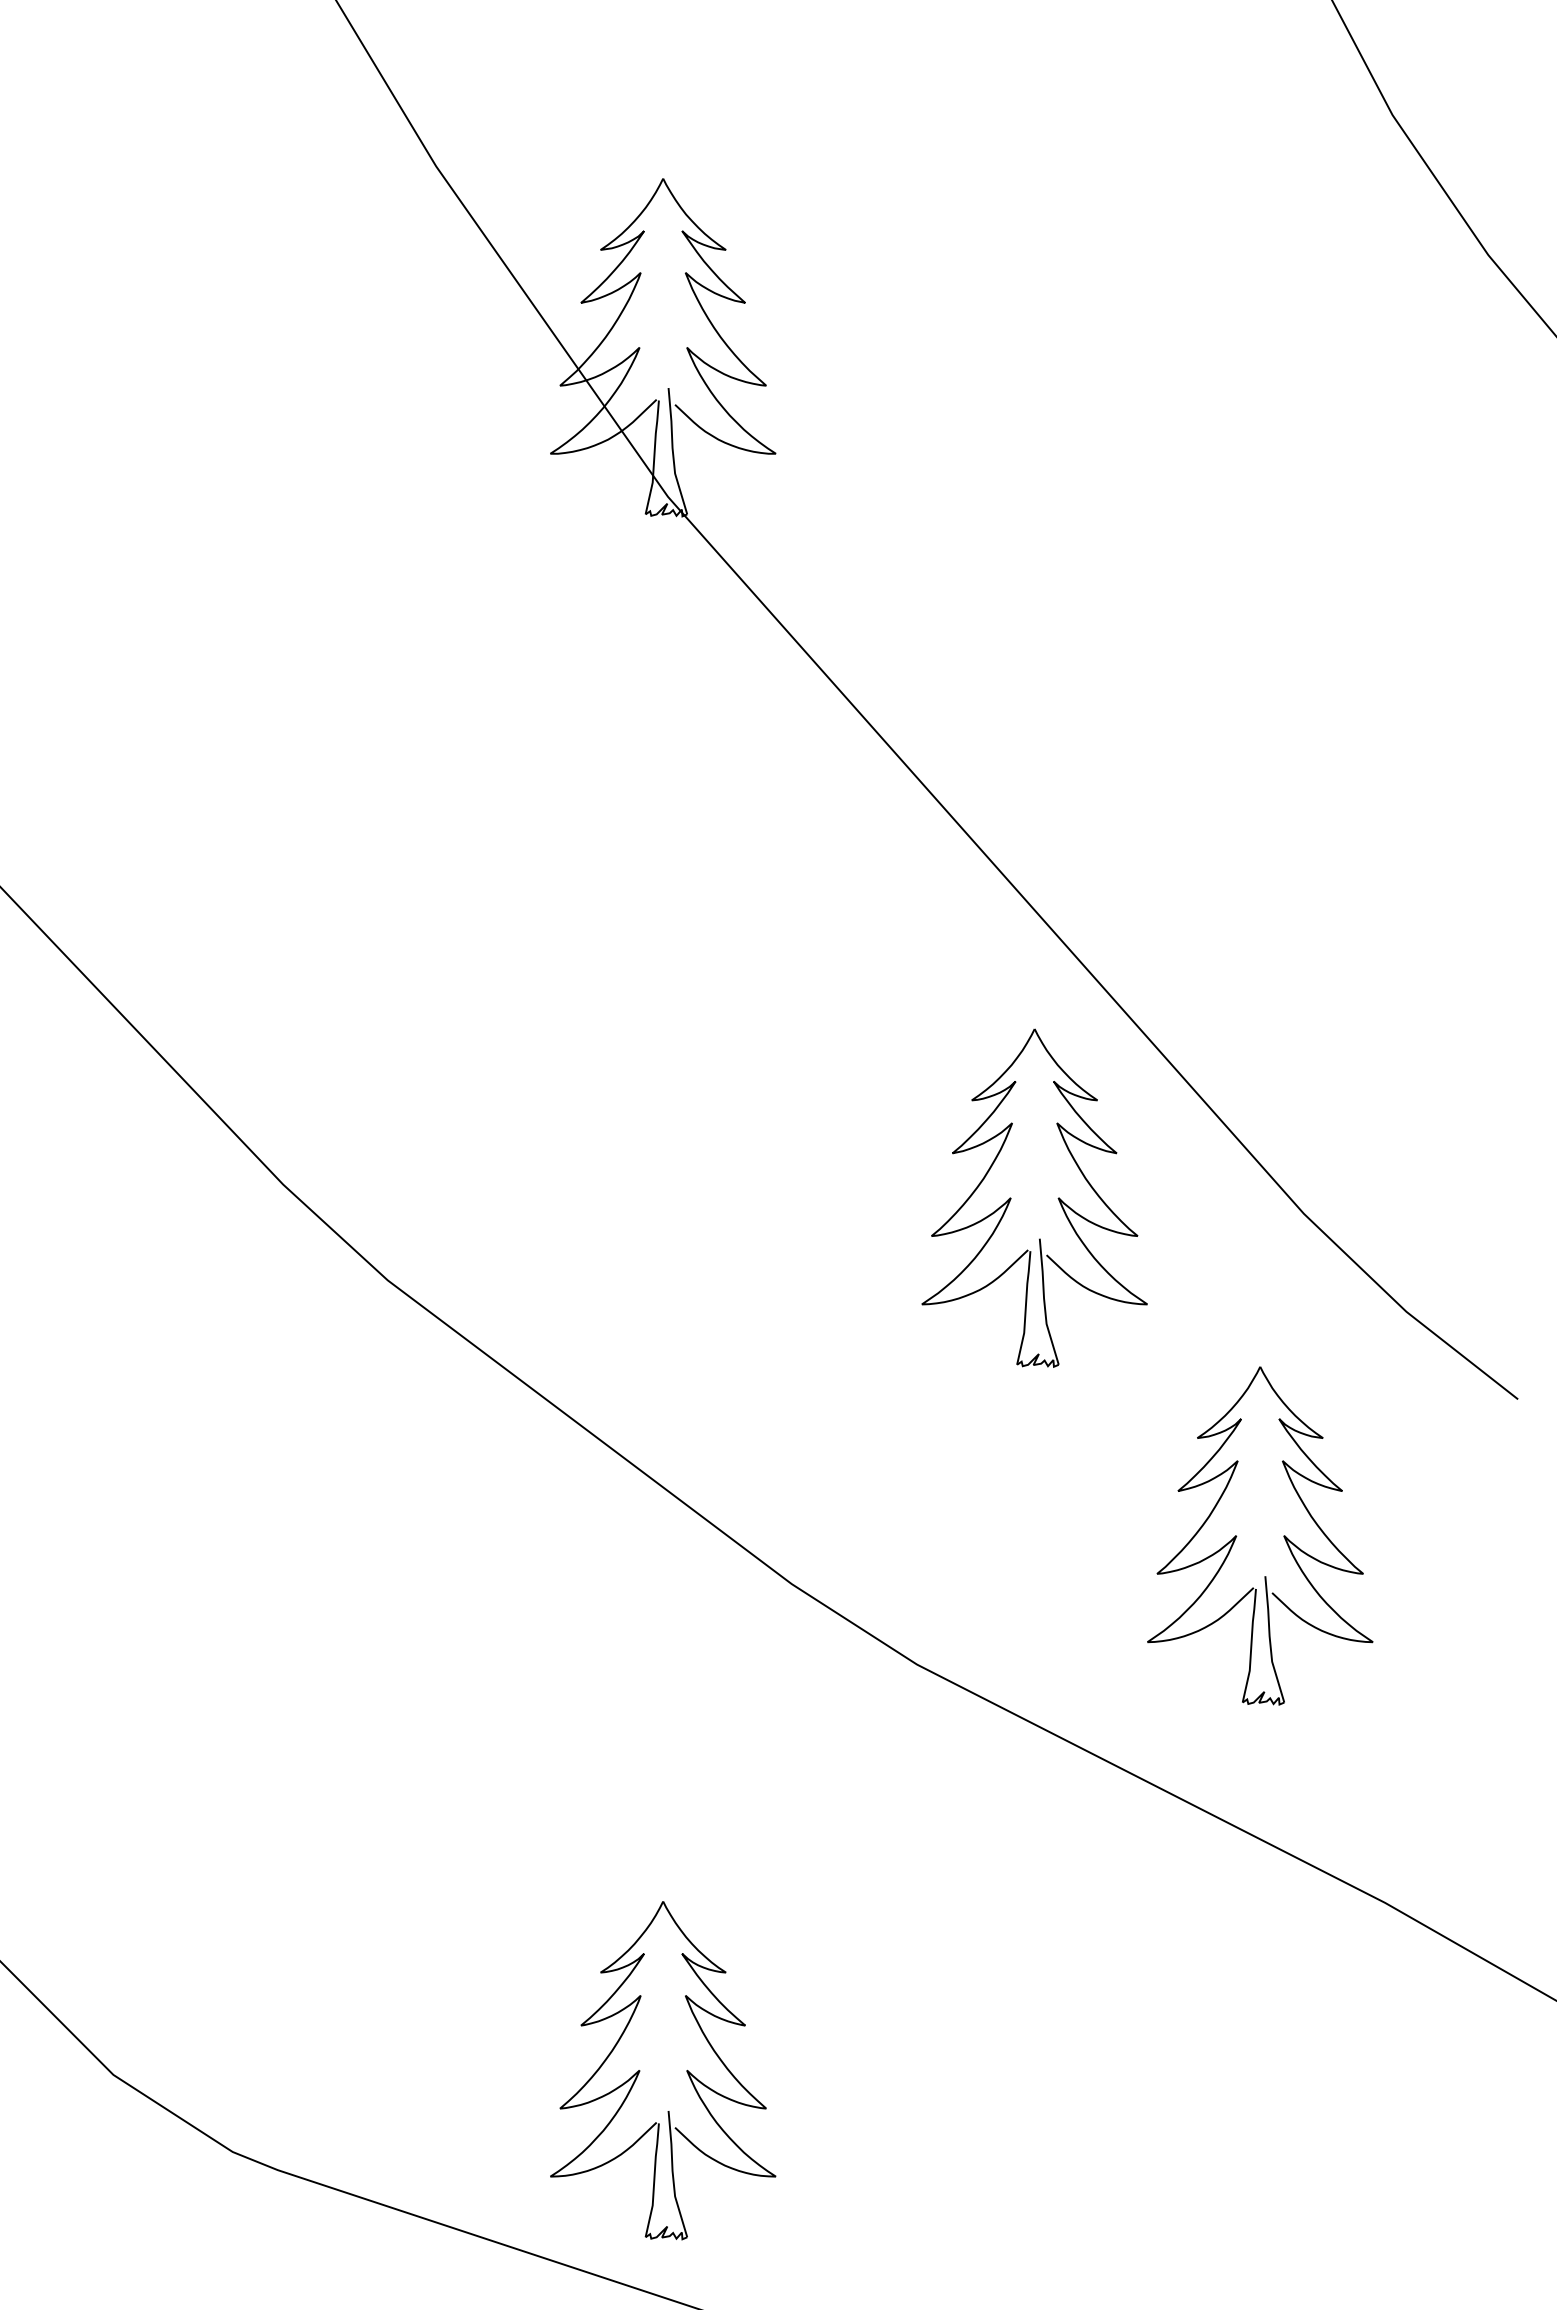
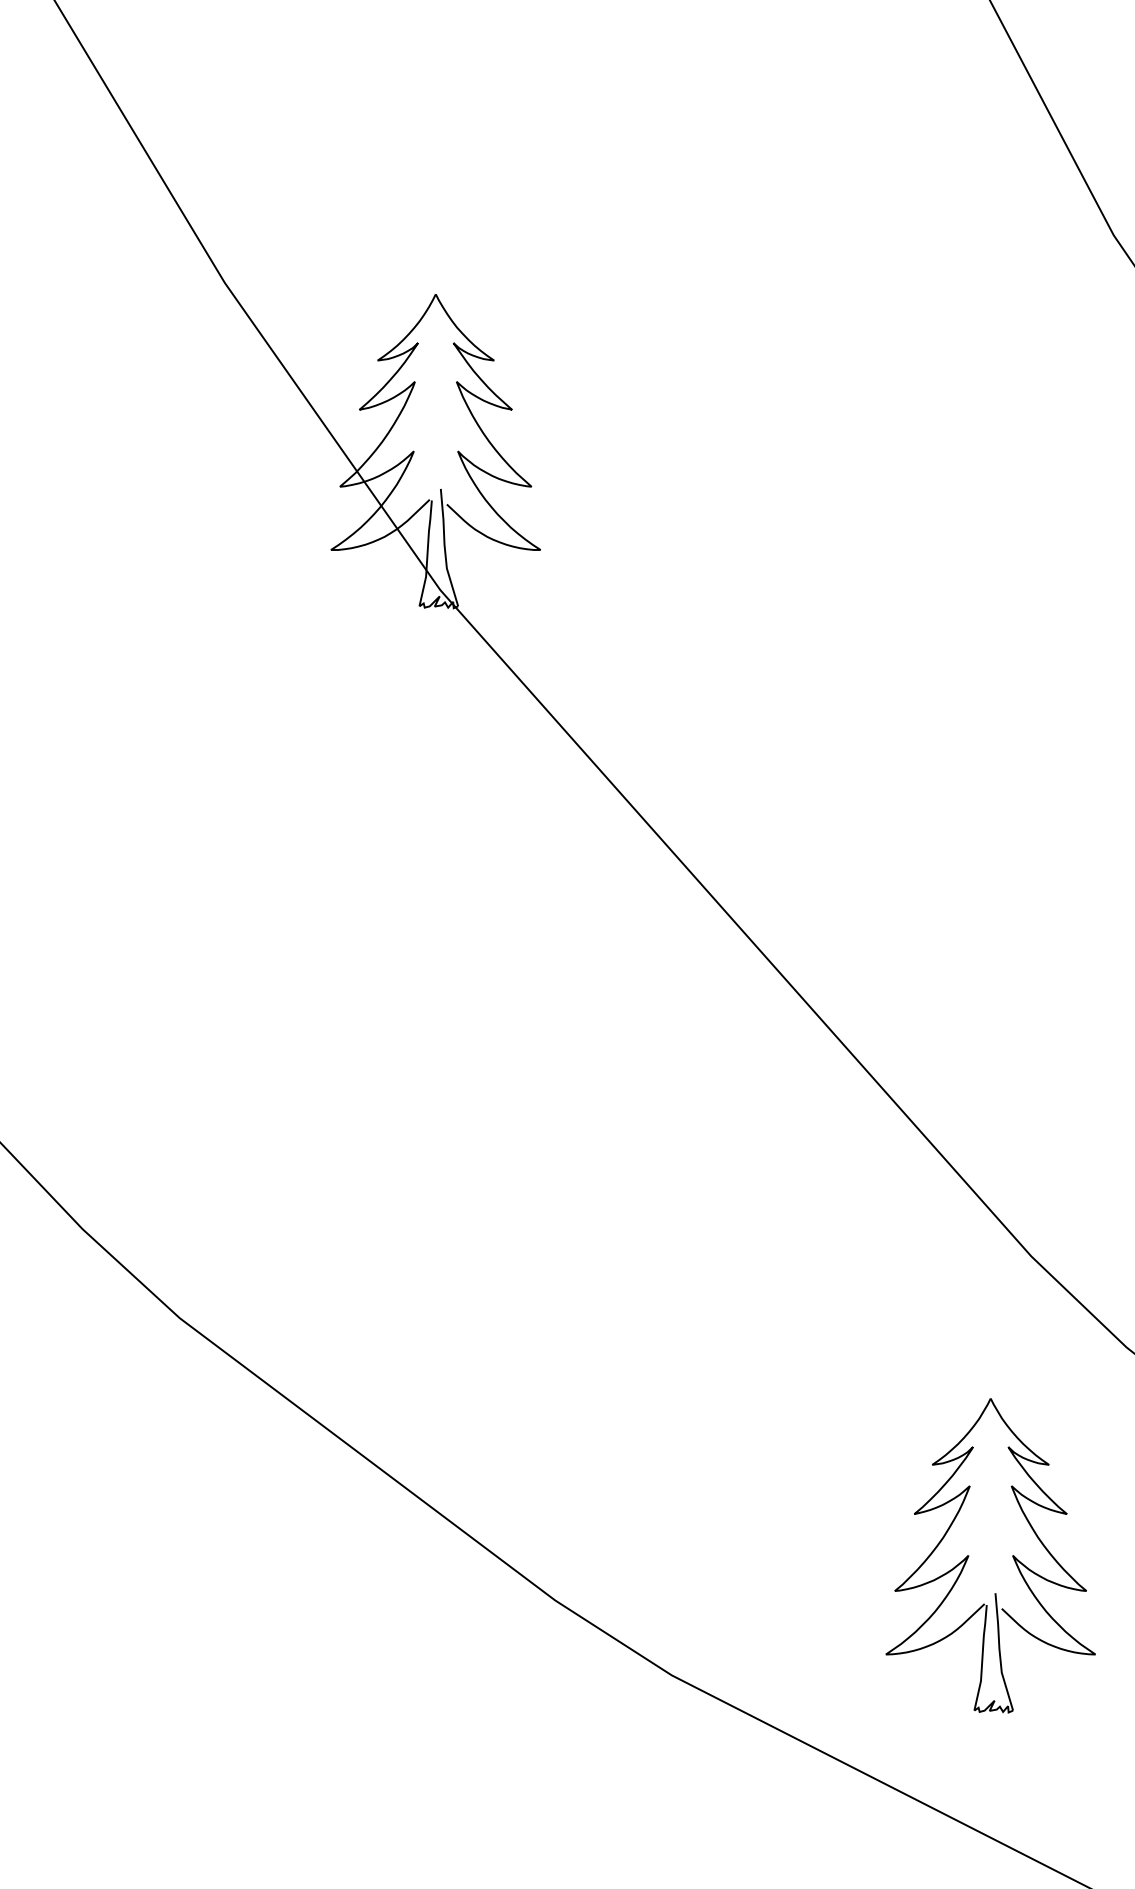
part: (1011, 1198) -> (759, 1242), removed

